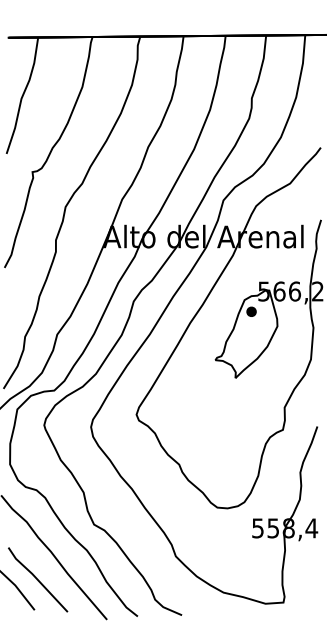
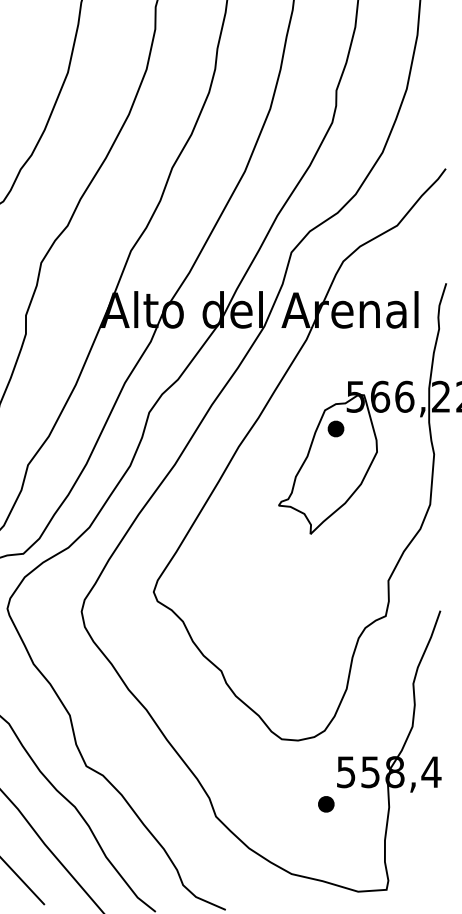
part: (245, 548) -> (326, 804), added

